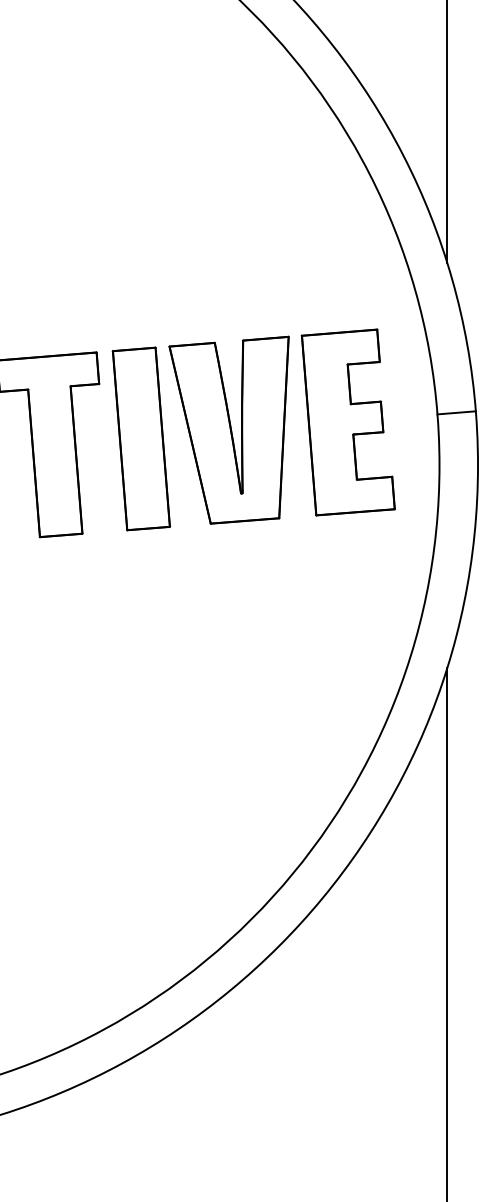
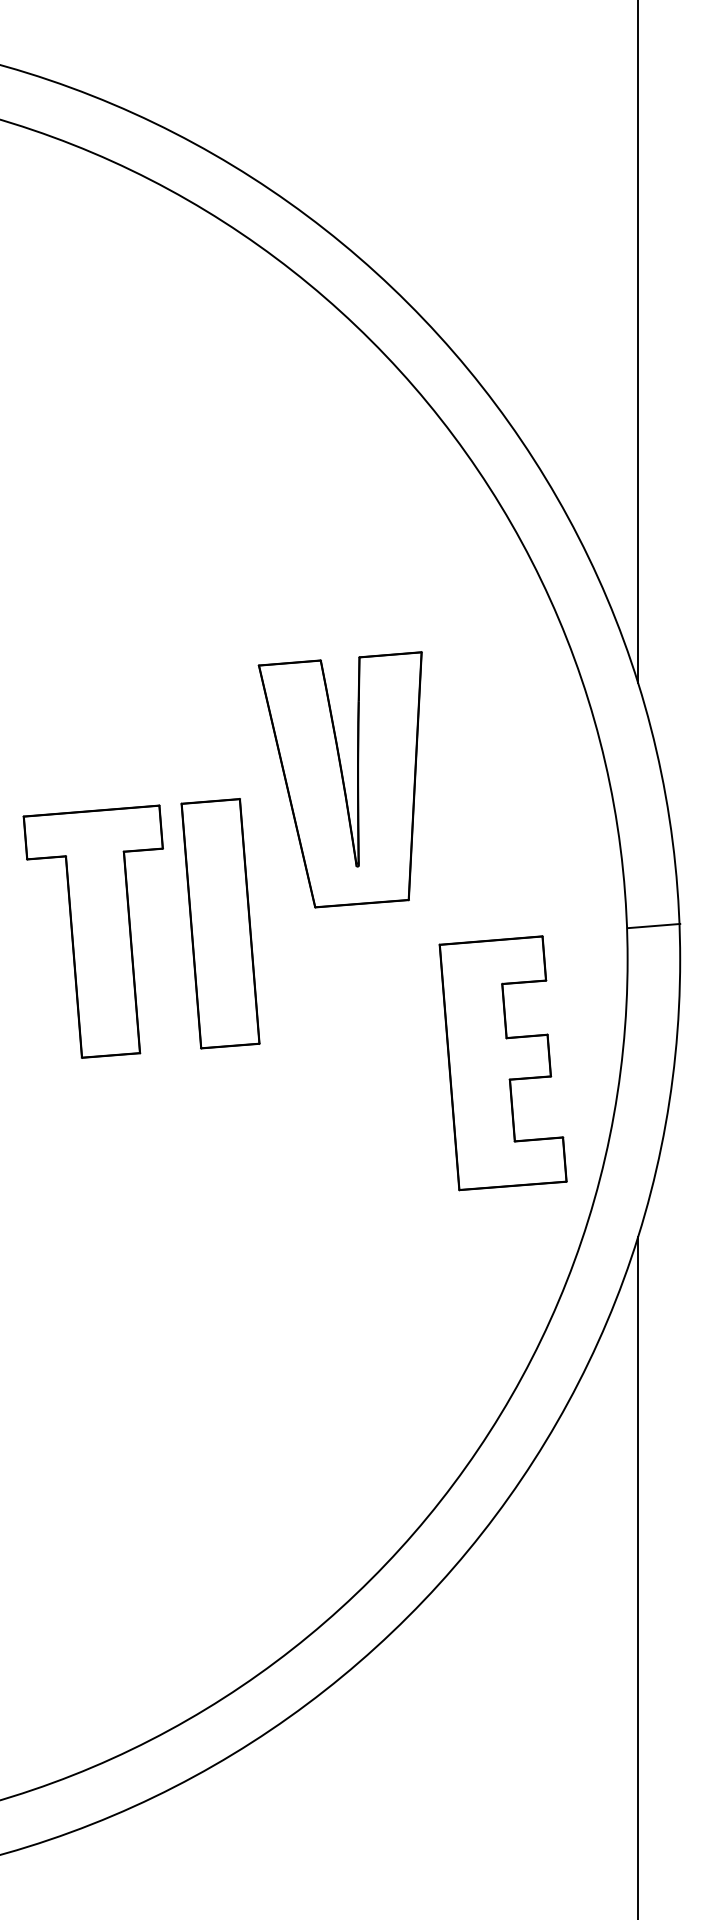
line: (456, 412) -> (653, 925), moved
part: (347, 422) -> (502, 1063), moved
part: (228, 430) -> (339, 779), moved

